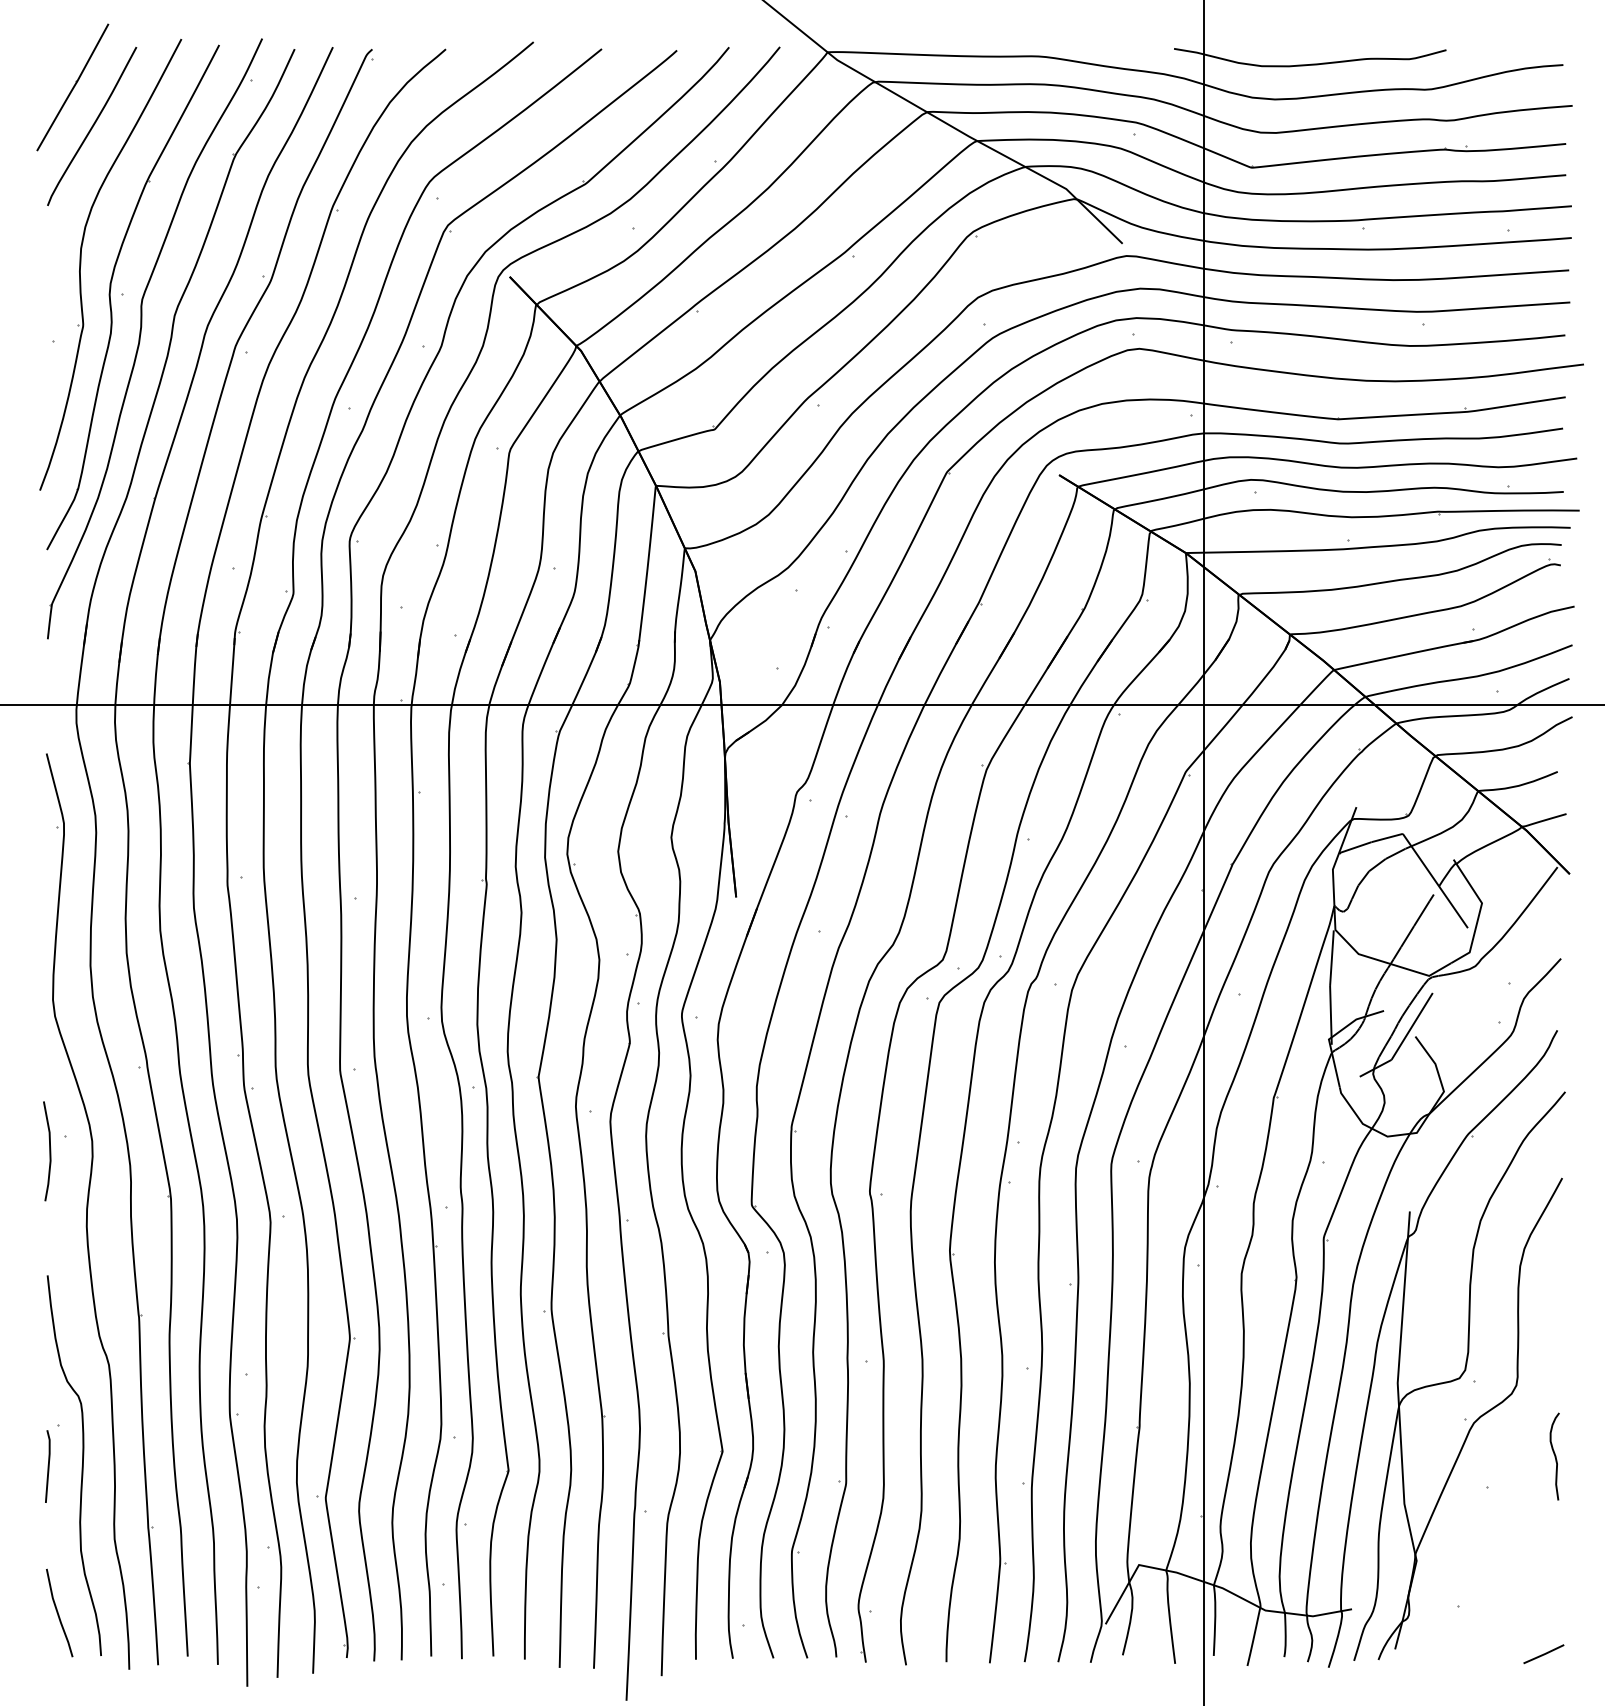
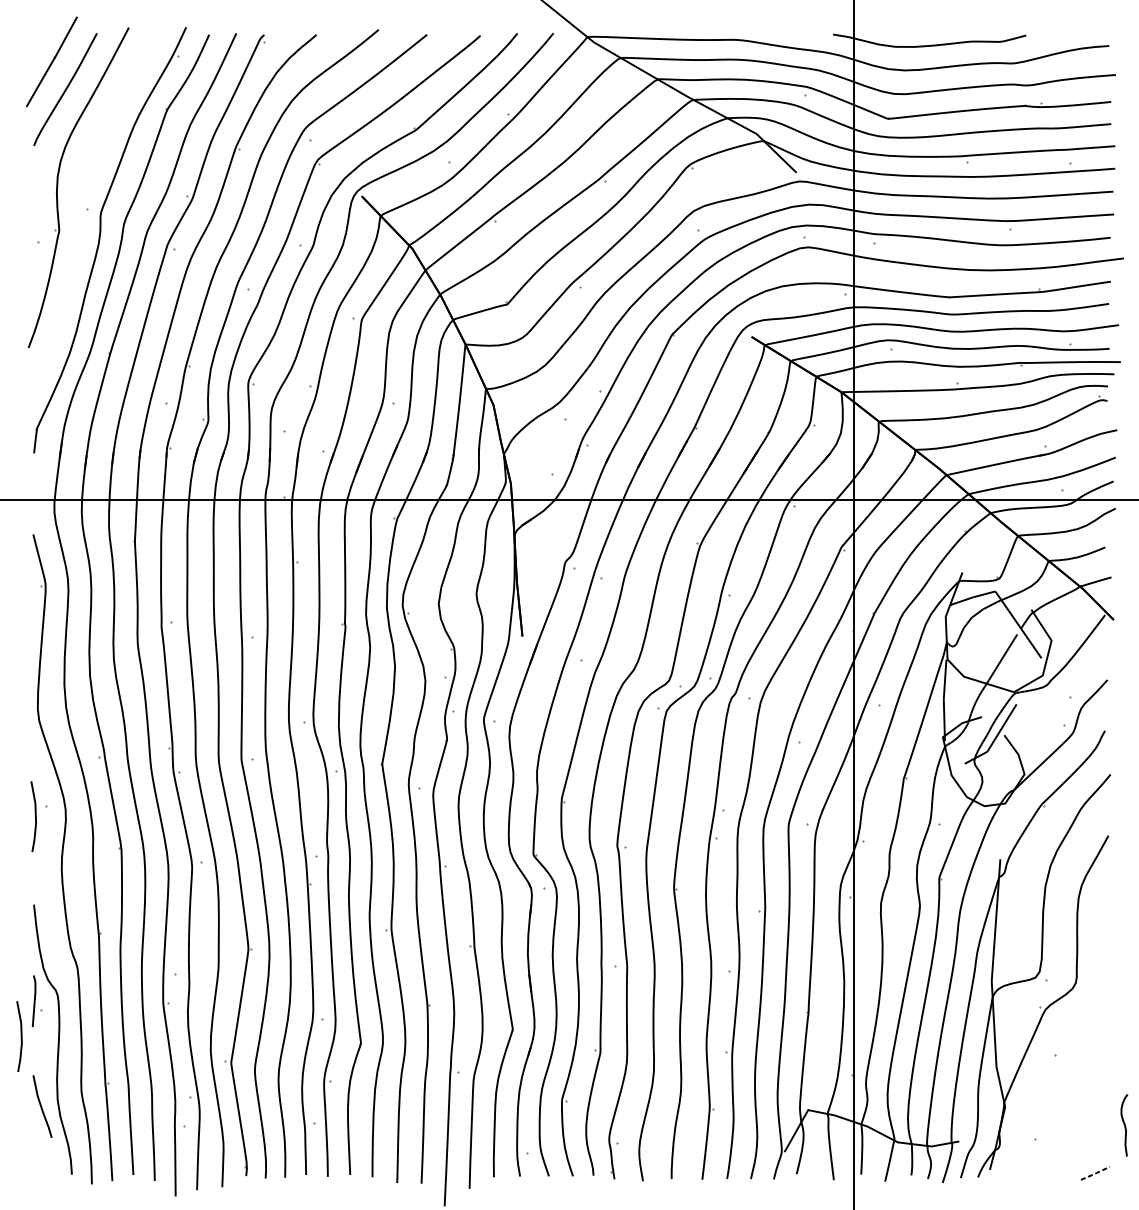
part: (111, 301) -> (79, 213), removed
curve: (1554, 1456) -> (1124, 1125), moved
line: (29, 1461) -> (21, 1036), added
line: (47, 1466) -> (33, 1001), moved
line: (58, 1612) -> (41, 1106), moved
line: (1544, 1654) -> (1095, 1173), solid -> dashed

